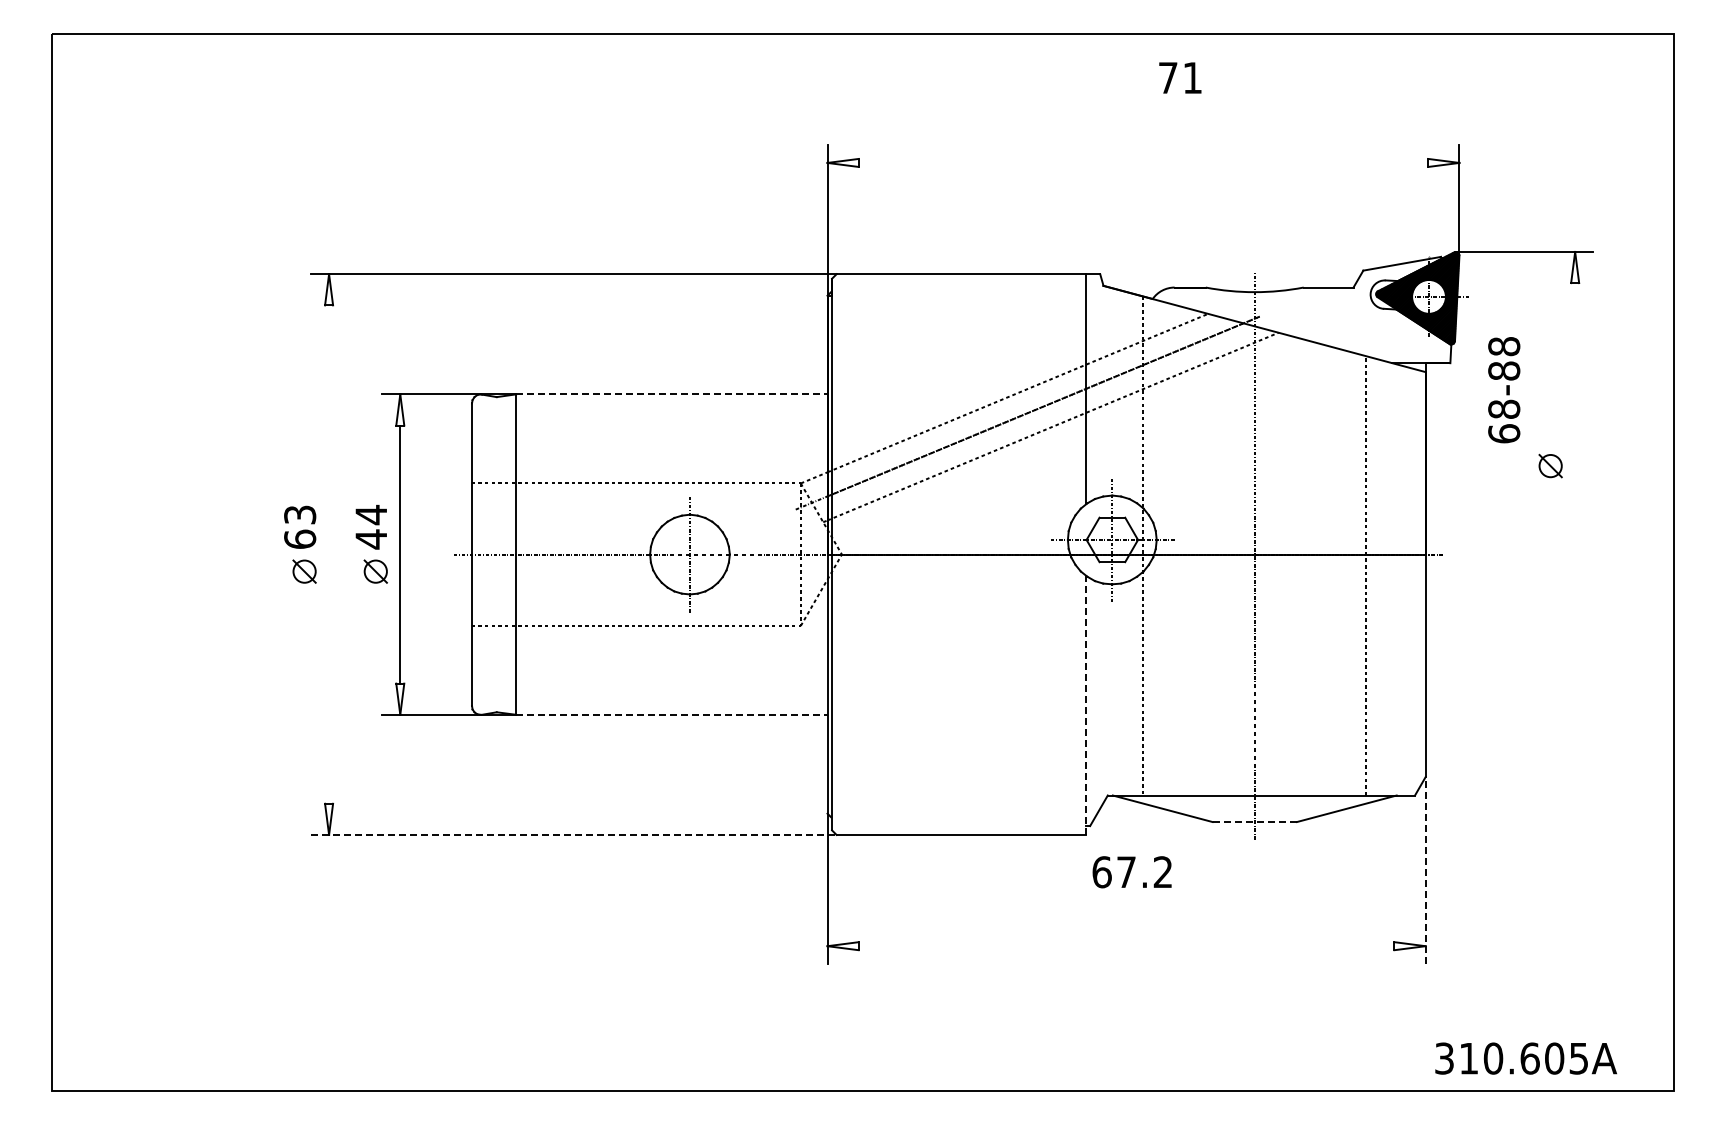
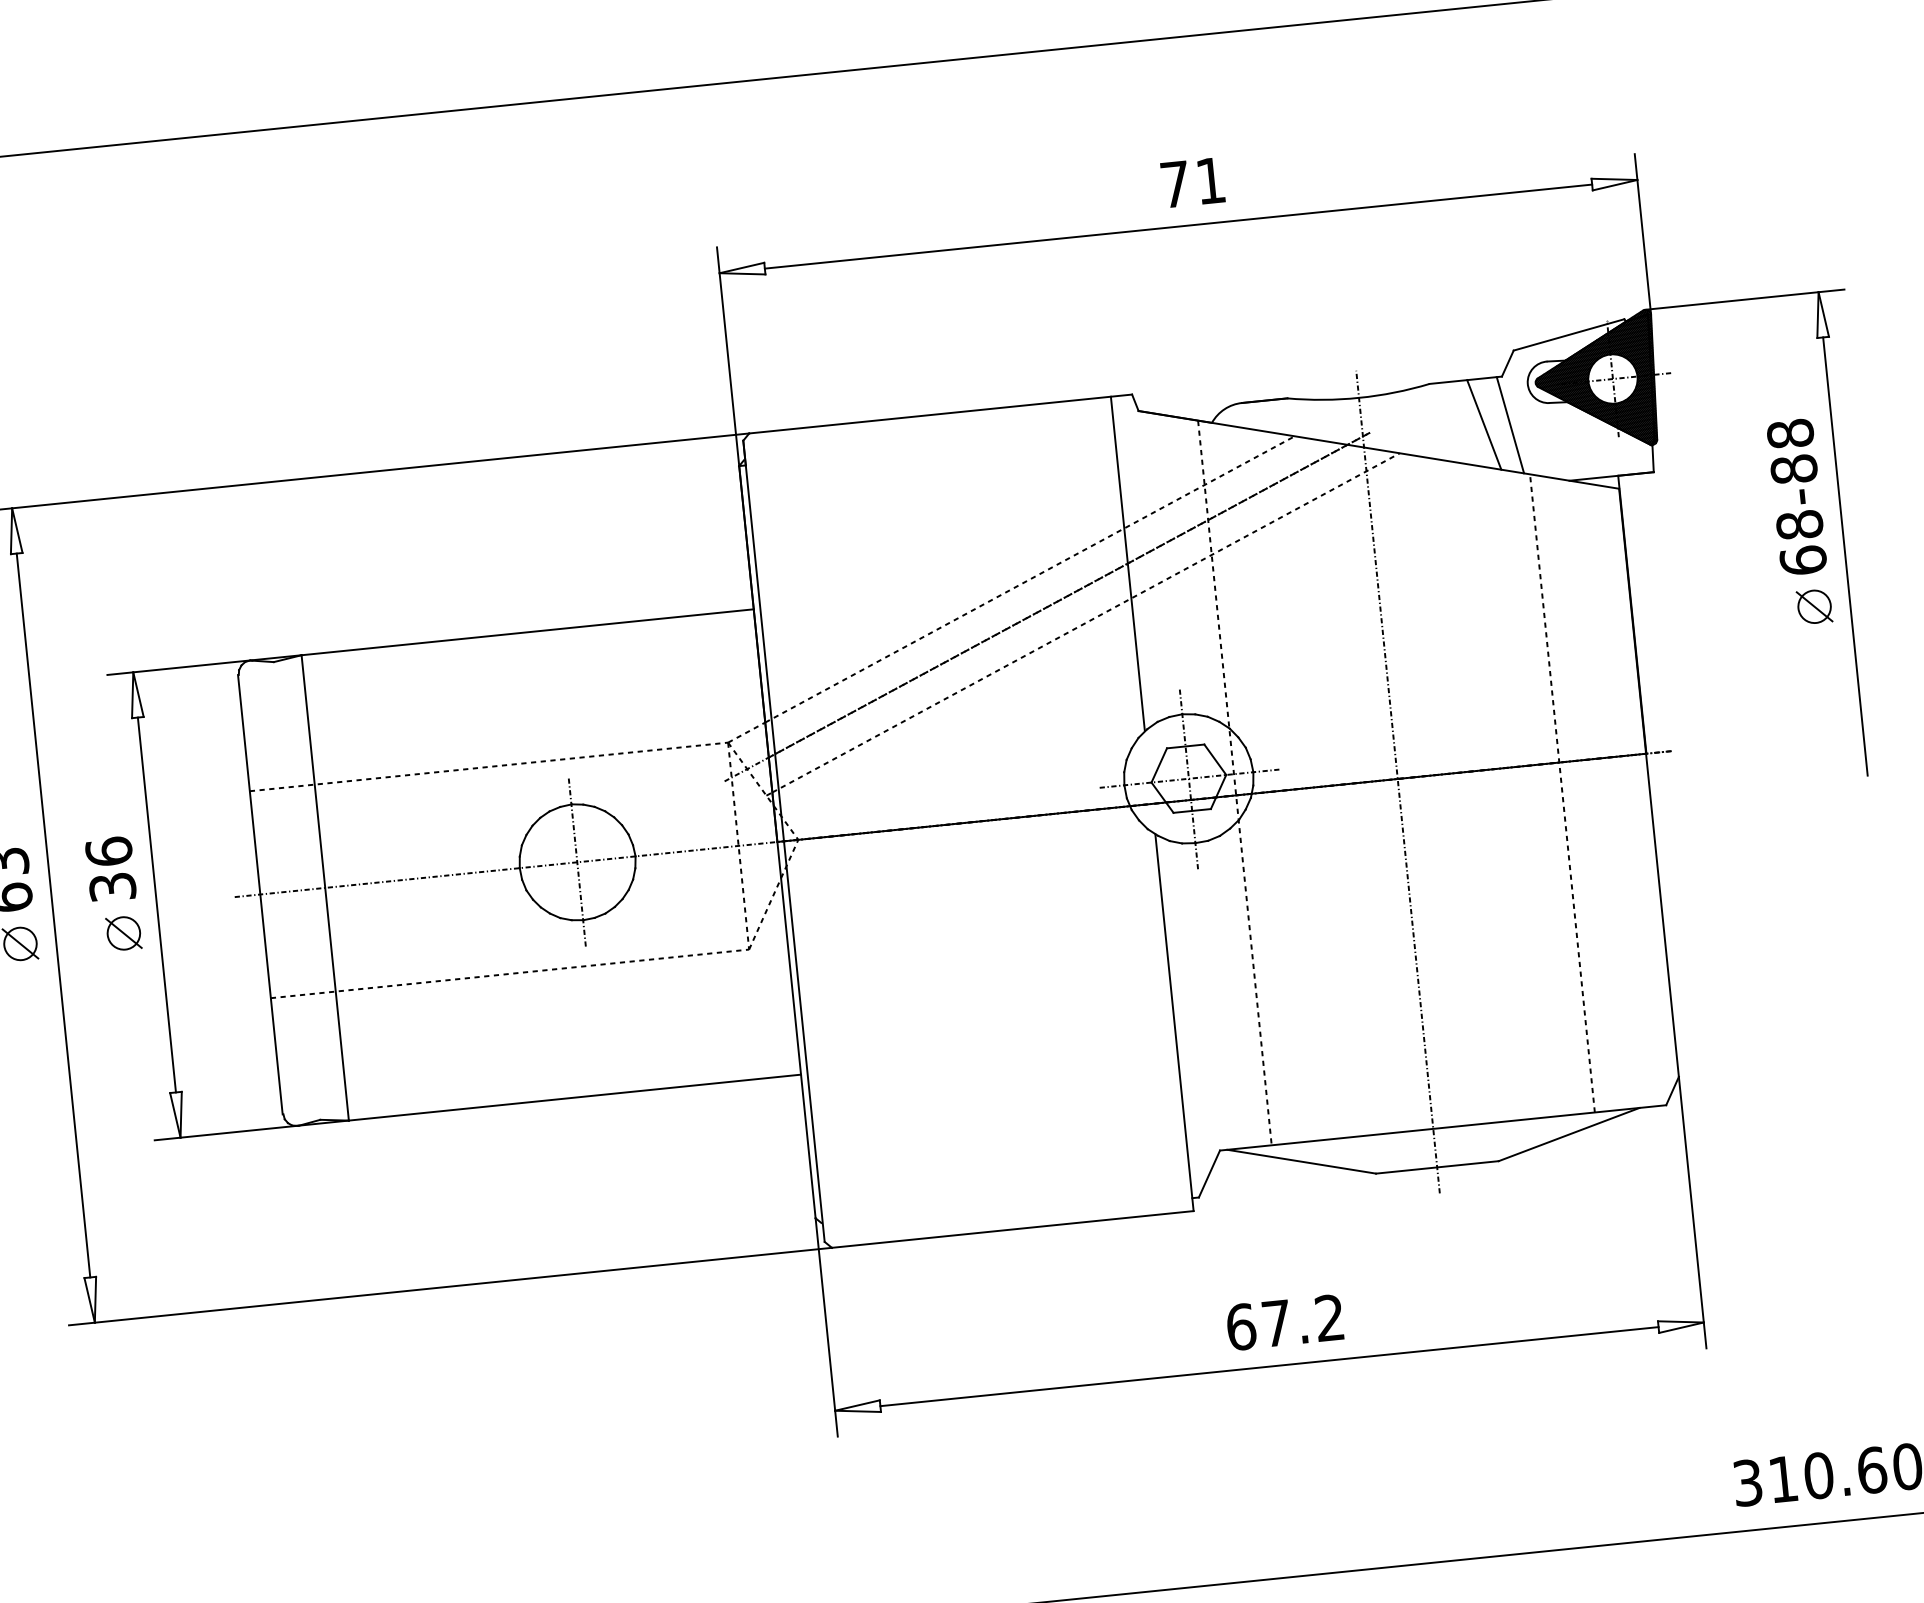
text: (1180, 77) -> (1193, 181), moved
line: (1143, 162) -> (1178, 225), added
line: (1337, 319) -> (1483, 425), added
line: (1355, 321) -> (1509, 425), added
text: (1504, 390) -> (1797, 497), moved
line: (671, 394) -> (527, 632), dashed -> solid
line: (1575, 433) -> (1845, 555), added
text: (371, 526) -> (110, 868), 44 -> 36
line: (329, 554) -> (54, 915), added
line: (1085, 705) -> (1174, 1023), dashed -> solid
line: (671, 714) -> (574, 1097), dashed -> solid
line: (1255, 822) -> (1438, 1167), dashed -> solid
line: (573, 834) -> (449, 1286), dashed -> solid
line: (1425, 870) -> (1692, 1212), dashed -> solid
text: (1131, 872) -> (1284, 1323), moved
line: (1126, 946) -> (1269, 1367), added

